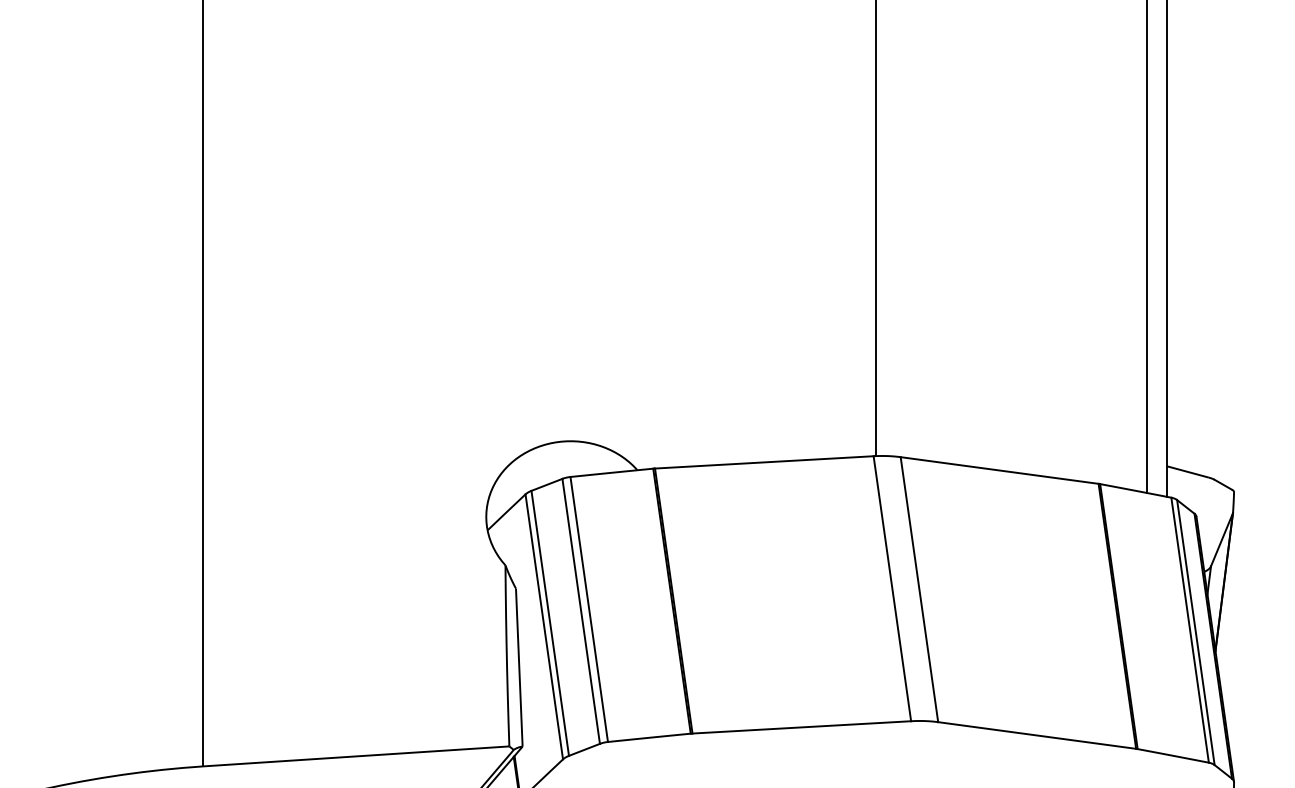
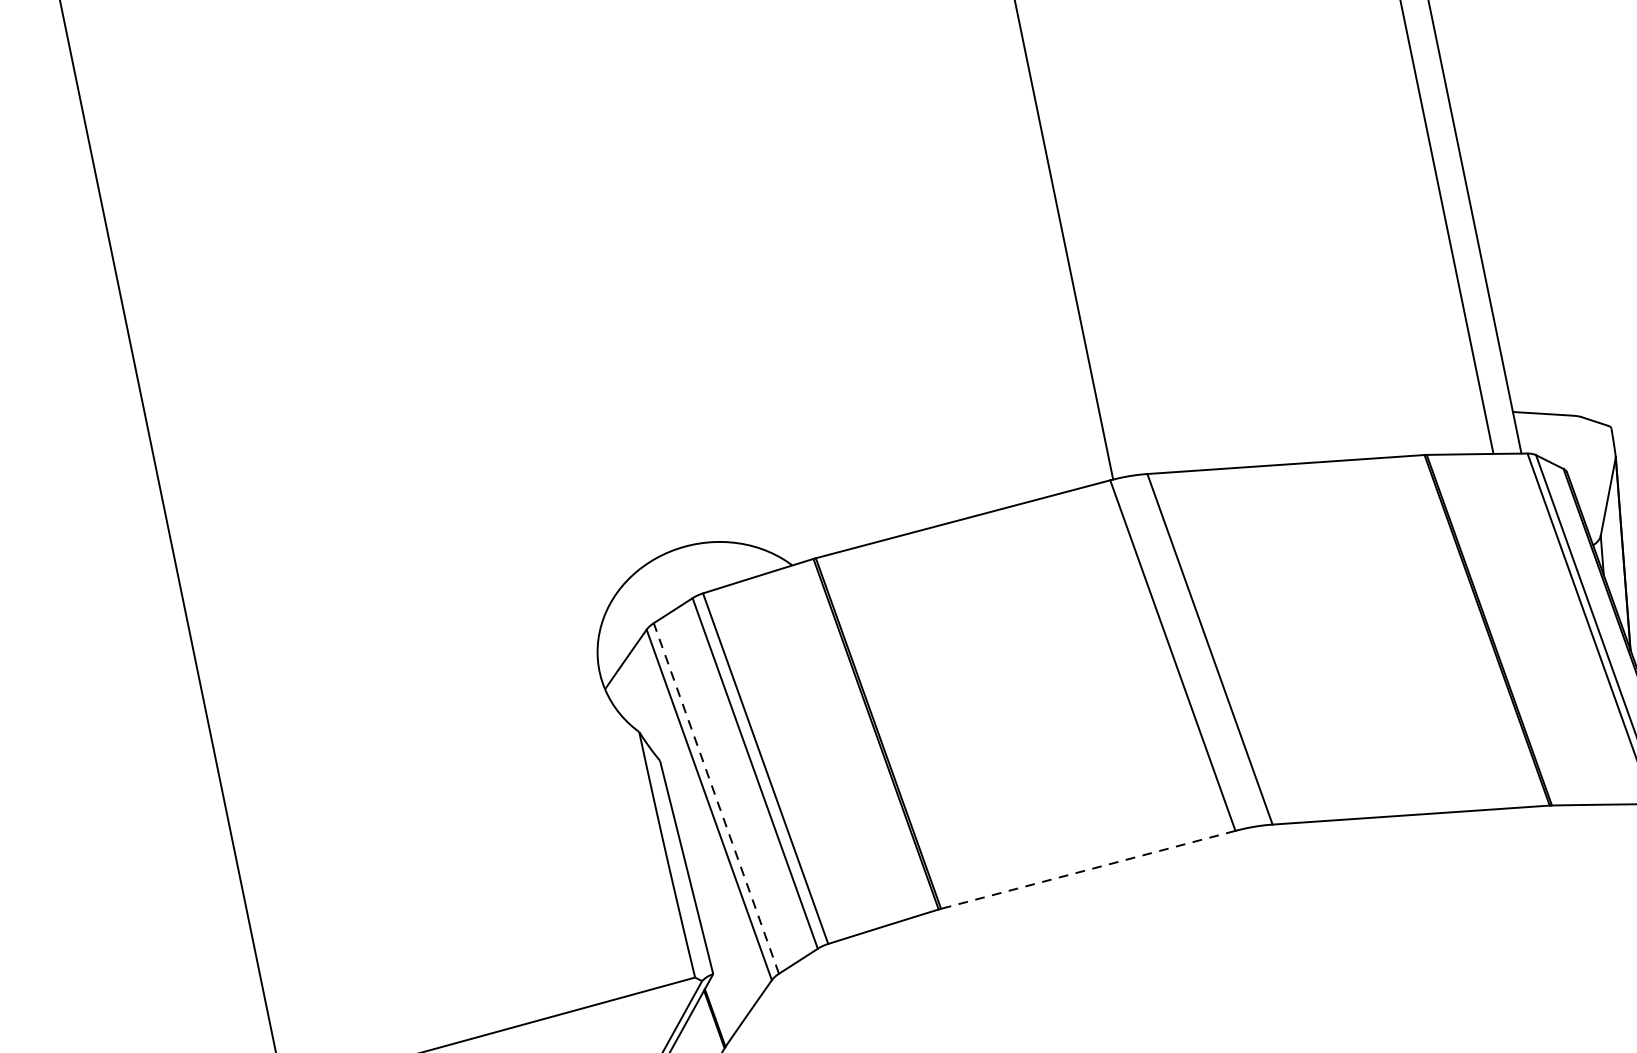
line: (550, 623) -> (716, 798), solid -> dashed
line: (801, 727) -> (1087, 870), solid -> dashed

